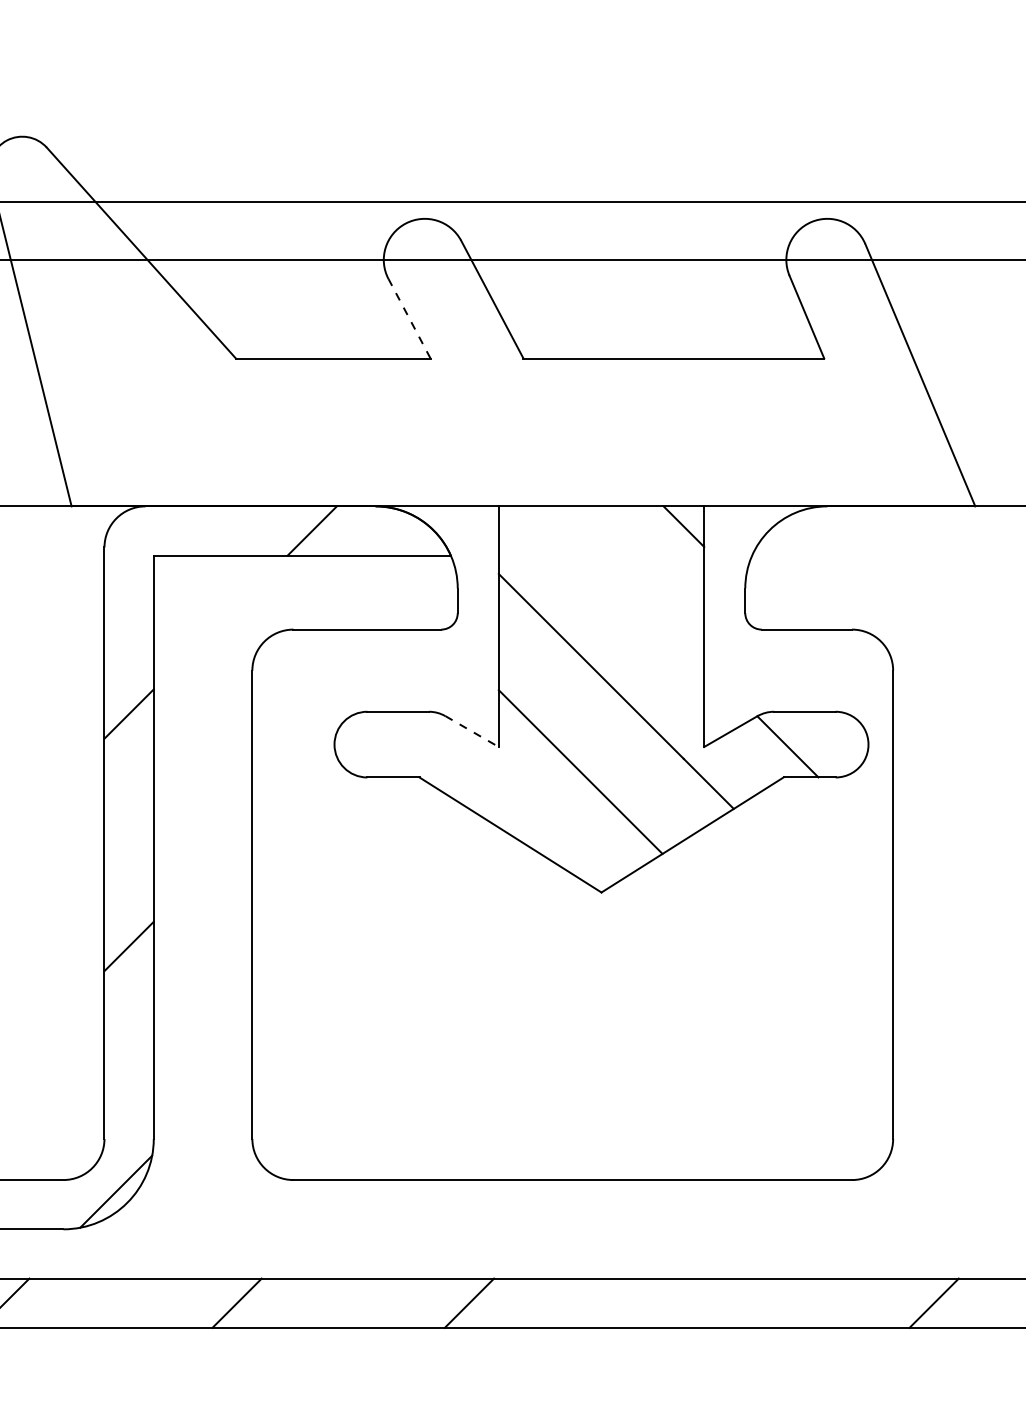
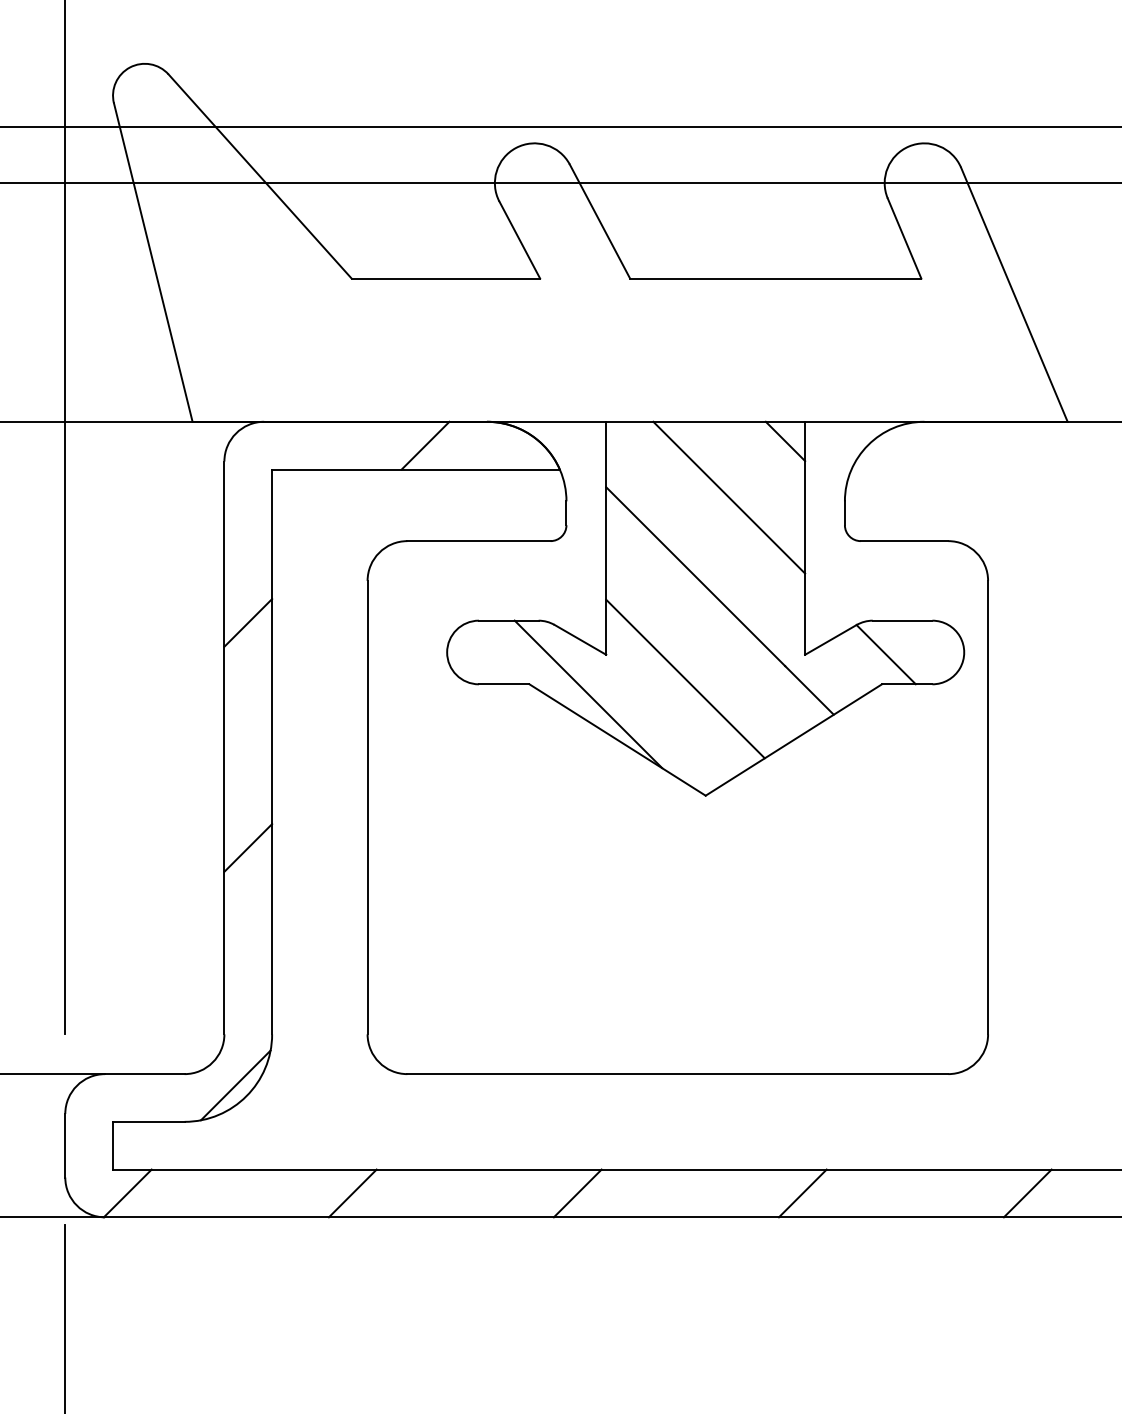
line: (409, 319) -> (519, 240), dashed -> solid
line: (626, 584) -> (729, 497), added
line: (472, 731) -> (580, 639), dashed -> solid
line: (480, 787) -> (588, 694), added
line: (701, 1303) -> (802, 1193), added

